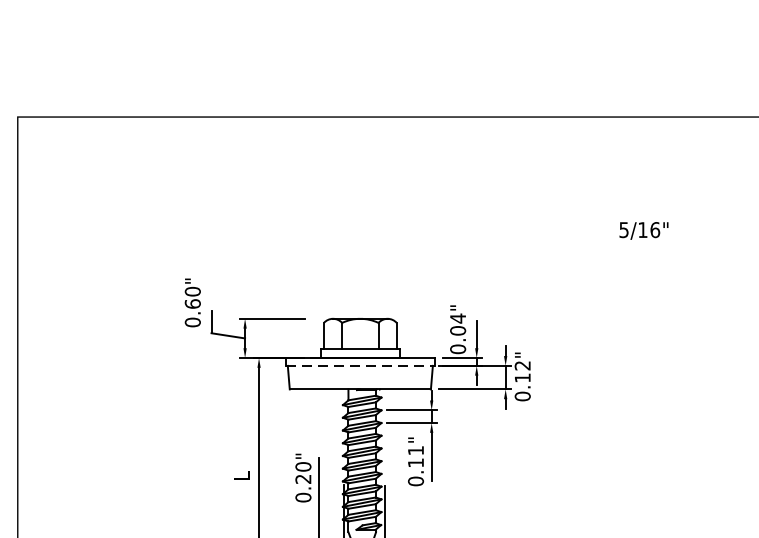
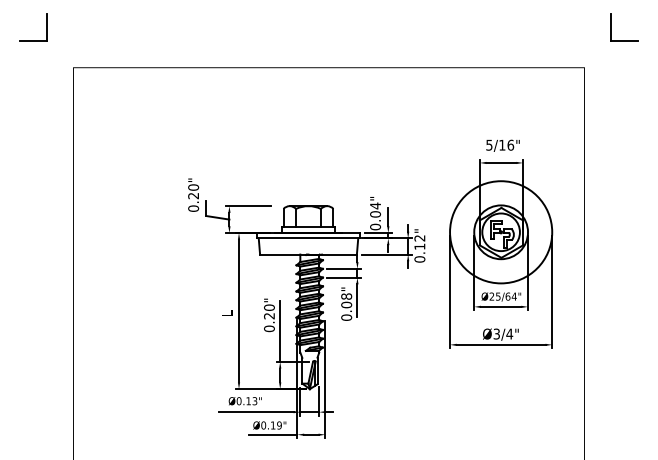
text: (192, 303) -> (193, 195), 0.60" -> 0.20"
line: (360, 365) -> (308, 238), dashed -> solid
part: (641, 387) -> (501, 253), added
text: (415, 456) -> (346, 300), 0.11" -> 0.08"

